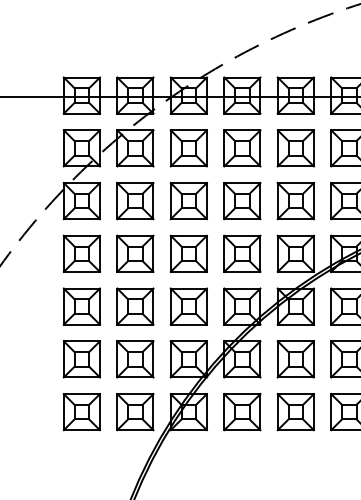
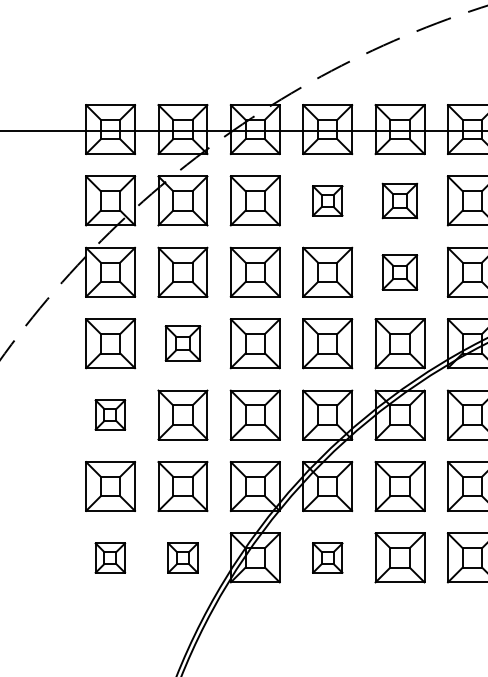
part: (242, 148) -> (327, 201), size x0.6
part: (295, 148) -> (399, 201), size x0.7
part: (295, 201) -> (399, 272), size x0.7
part: (135, 253) -> (183, 343), size x0.7
part: (81, 306) -> (110, 414), size x0.6
part: (81, 412) -> (110, 558), size x0.6
part: (135, 412) -> (183, 558), size x0.6
part: (242, 412) -> (327, 558), size x0.6

